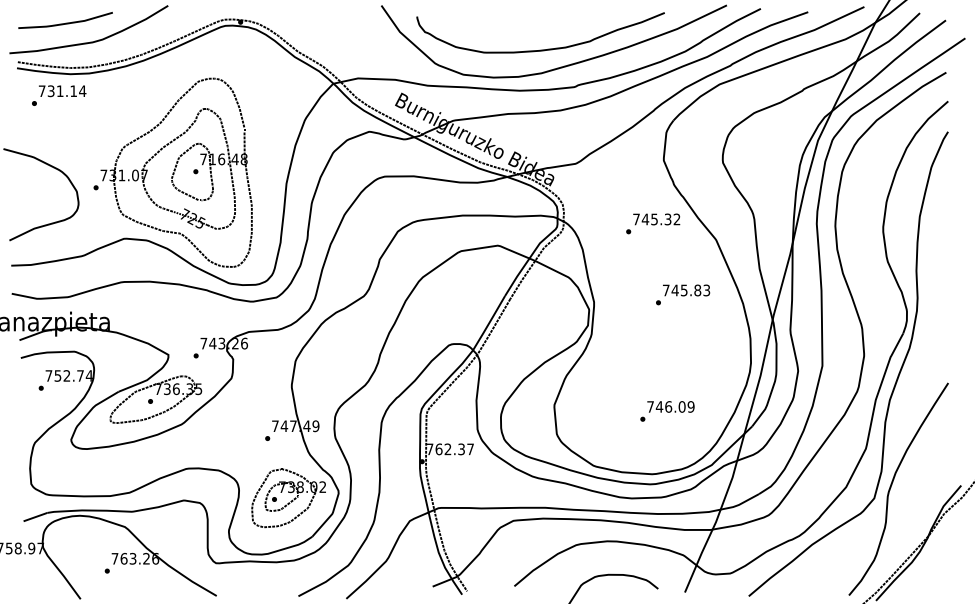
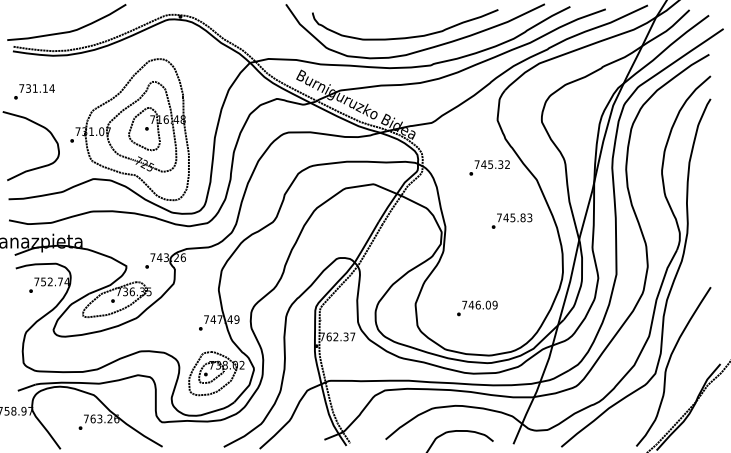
curve: (67, 21) -> (50, 16), removed
text: (59, 95) -> (34, 91), moved
text: (667, 411) -> (477, 308), moved

